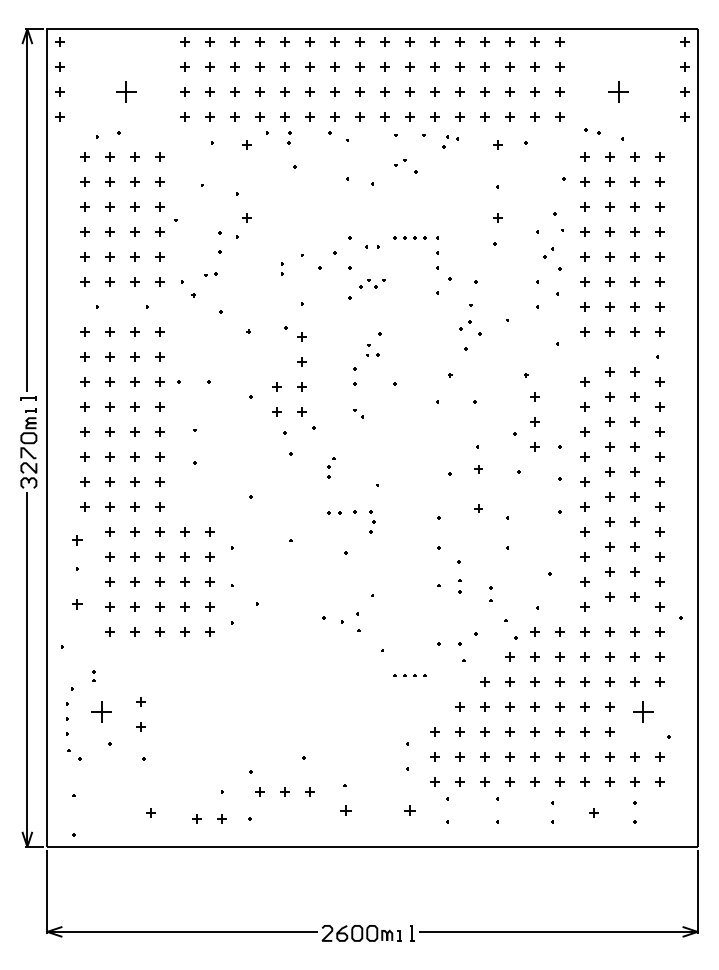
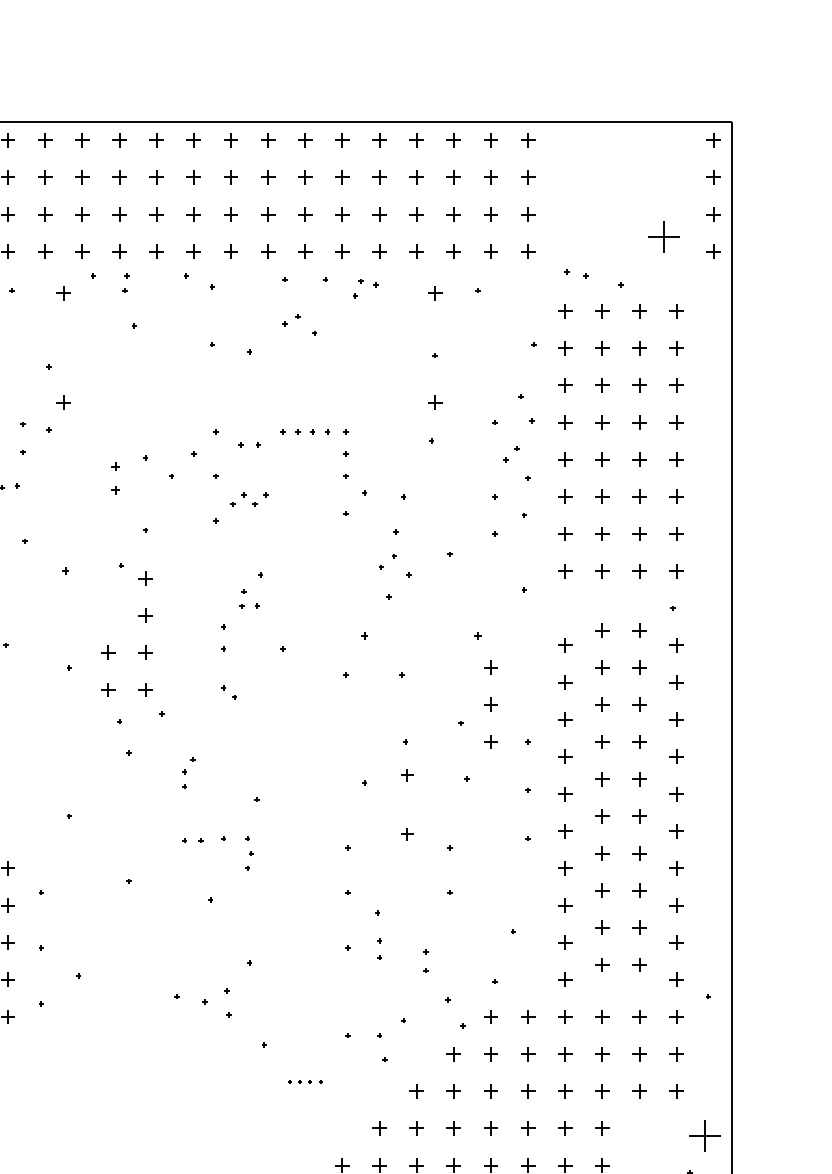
part: (618, 91) -> (663, 236), moved
part: (282, 268) -> (115, 477), size x1.6
part: (409, 675) -> (304, 1081), size x0.7
part: (643, 711) -> (705, 1135), moved

